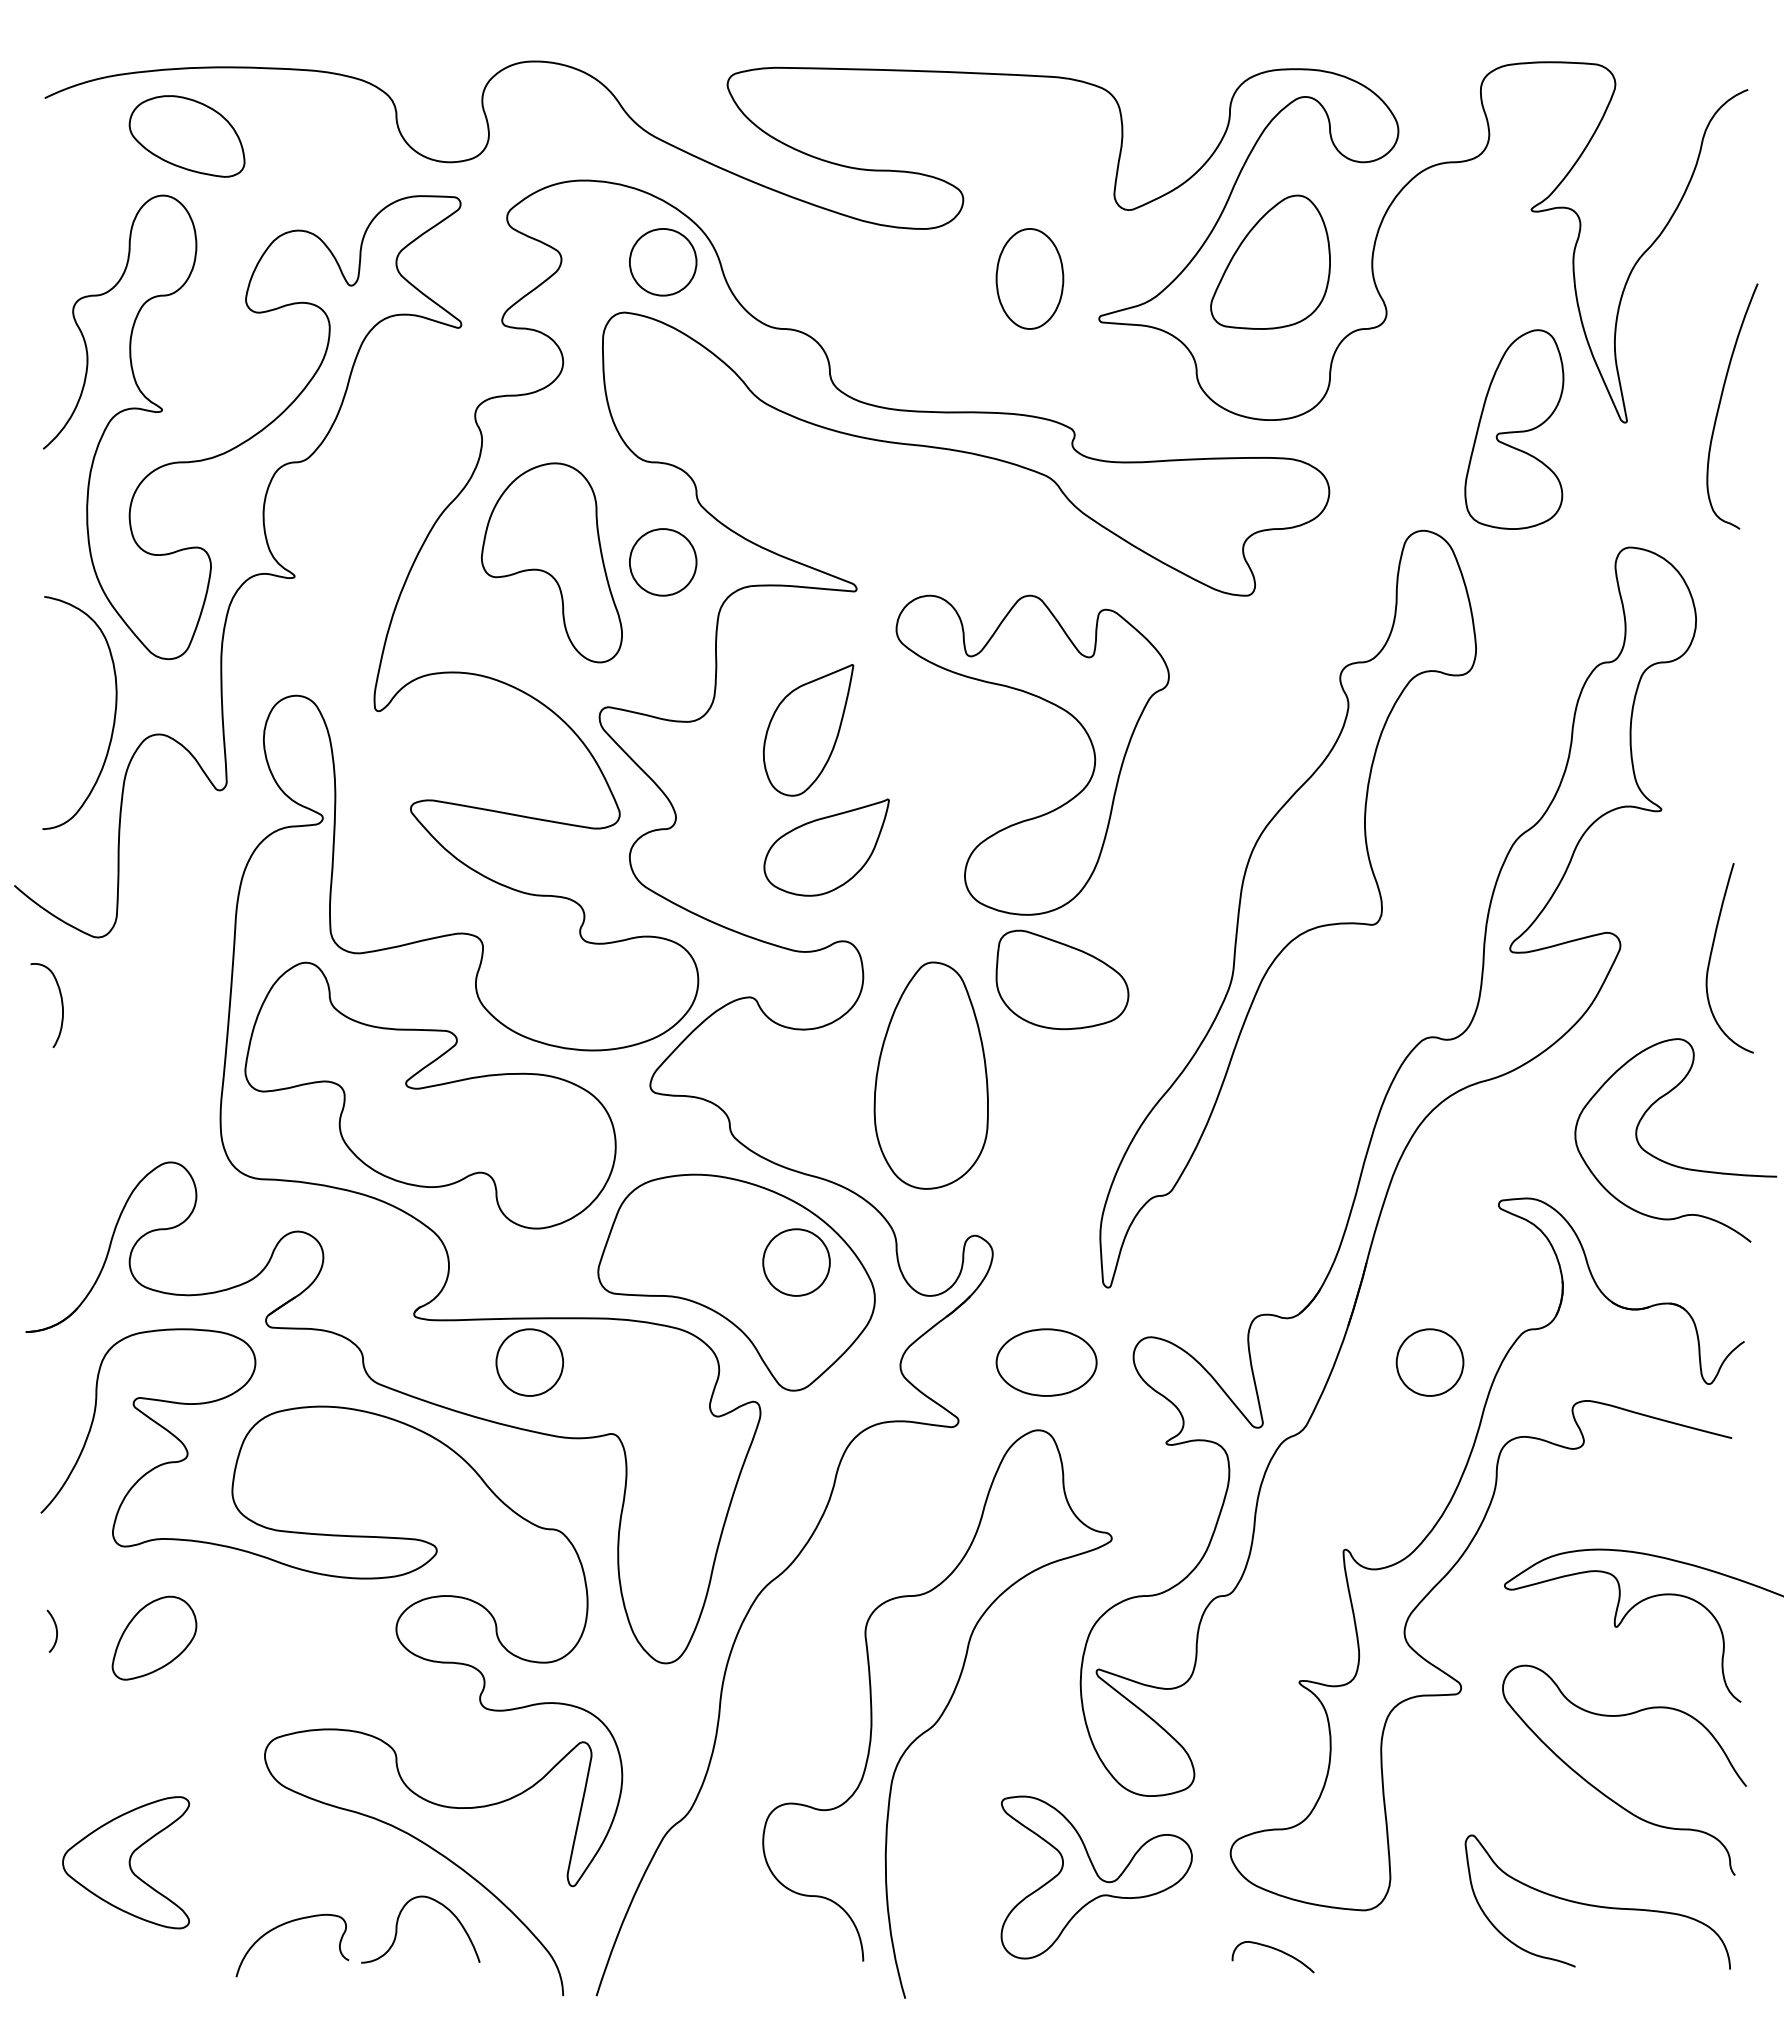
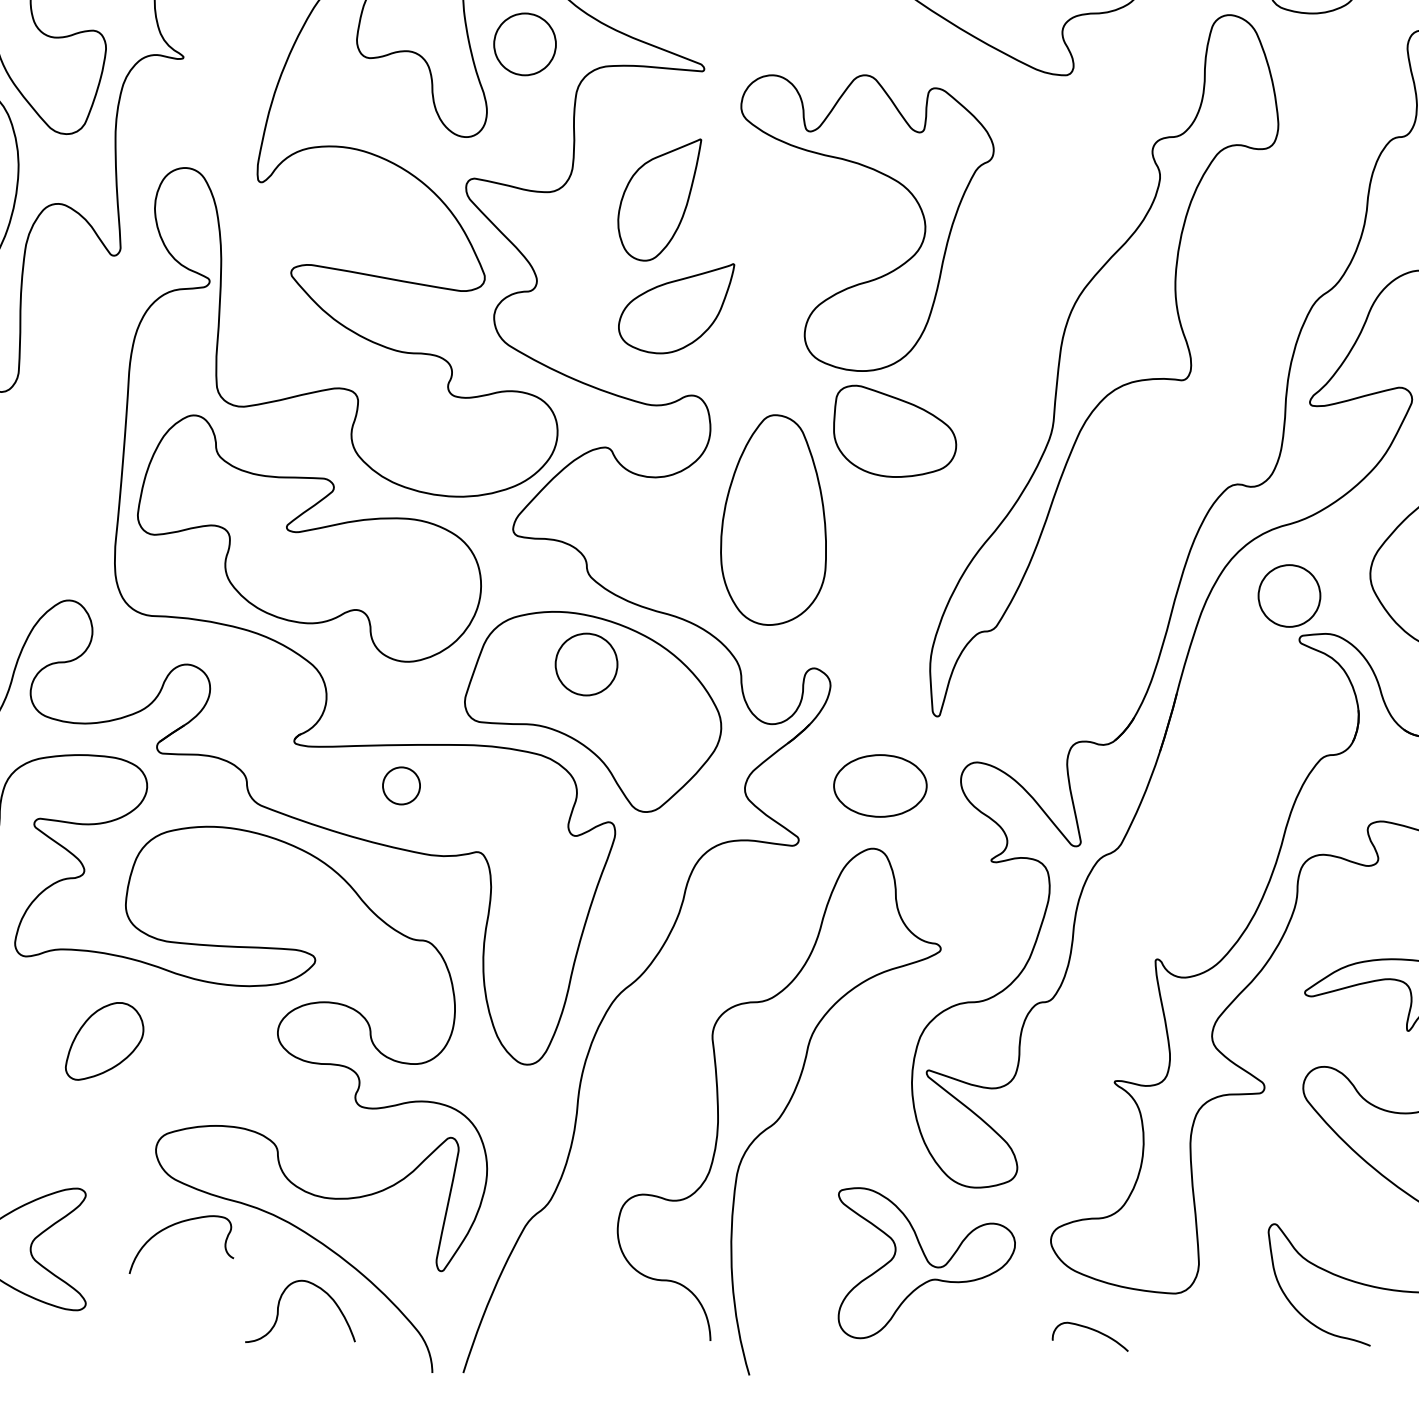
part: (796, 1262) -> (586, 664), moved
part: (529, 1362) -> (401, 785), size x0.6
part: (1429, 1362) -> (1288, 595), moved
part: (154, 1637) -> (104, 1040), moved
curve: (283, 1925) -> (173, 1226), moved

